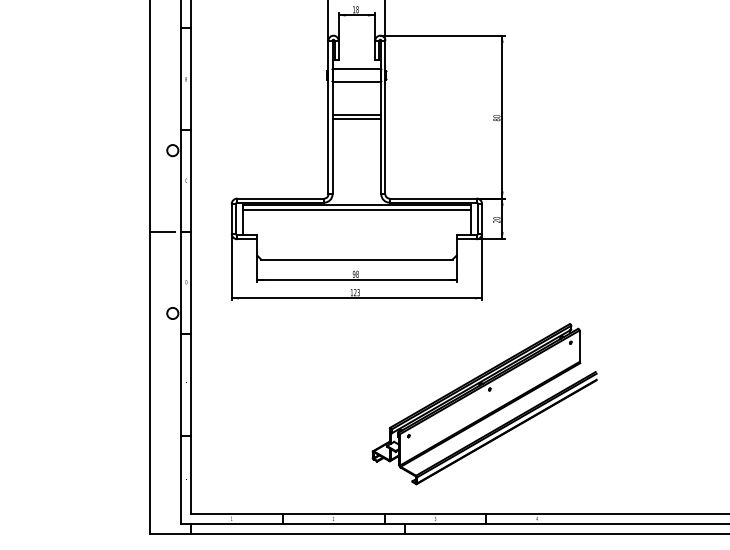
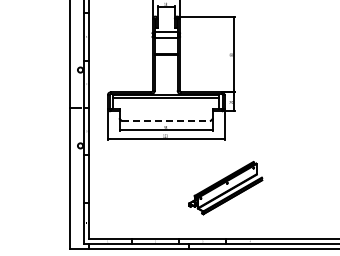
line: (357, 258) -> (166, 120), solid -> dashed
part: (484, 402) -> (225, 187), size x0.7

